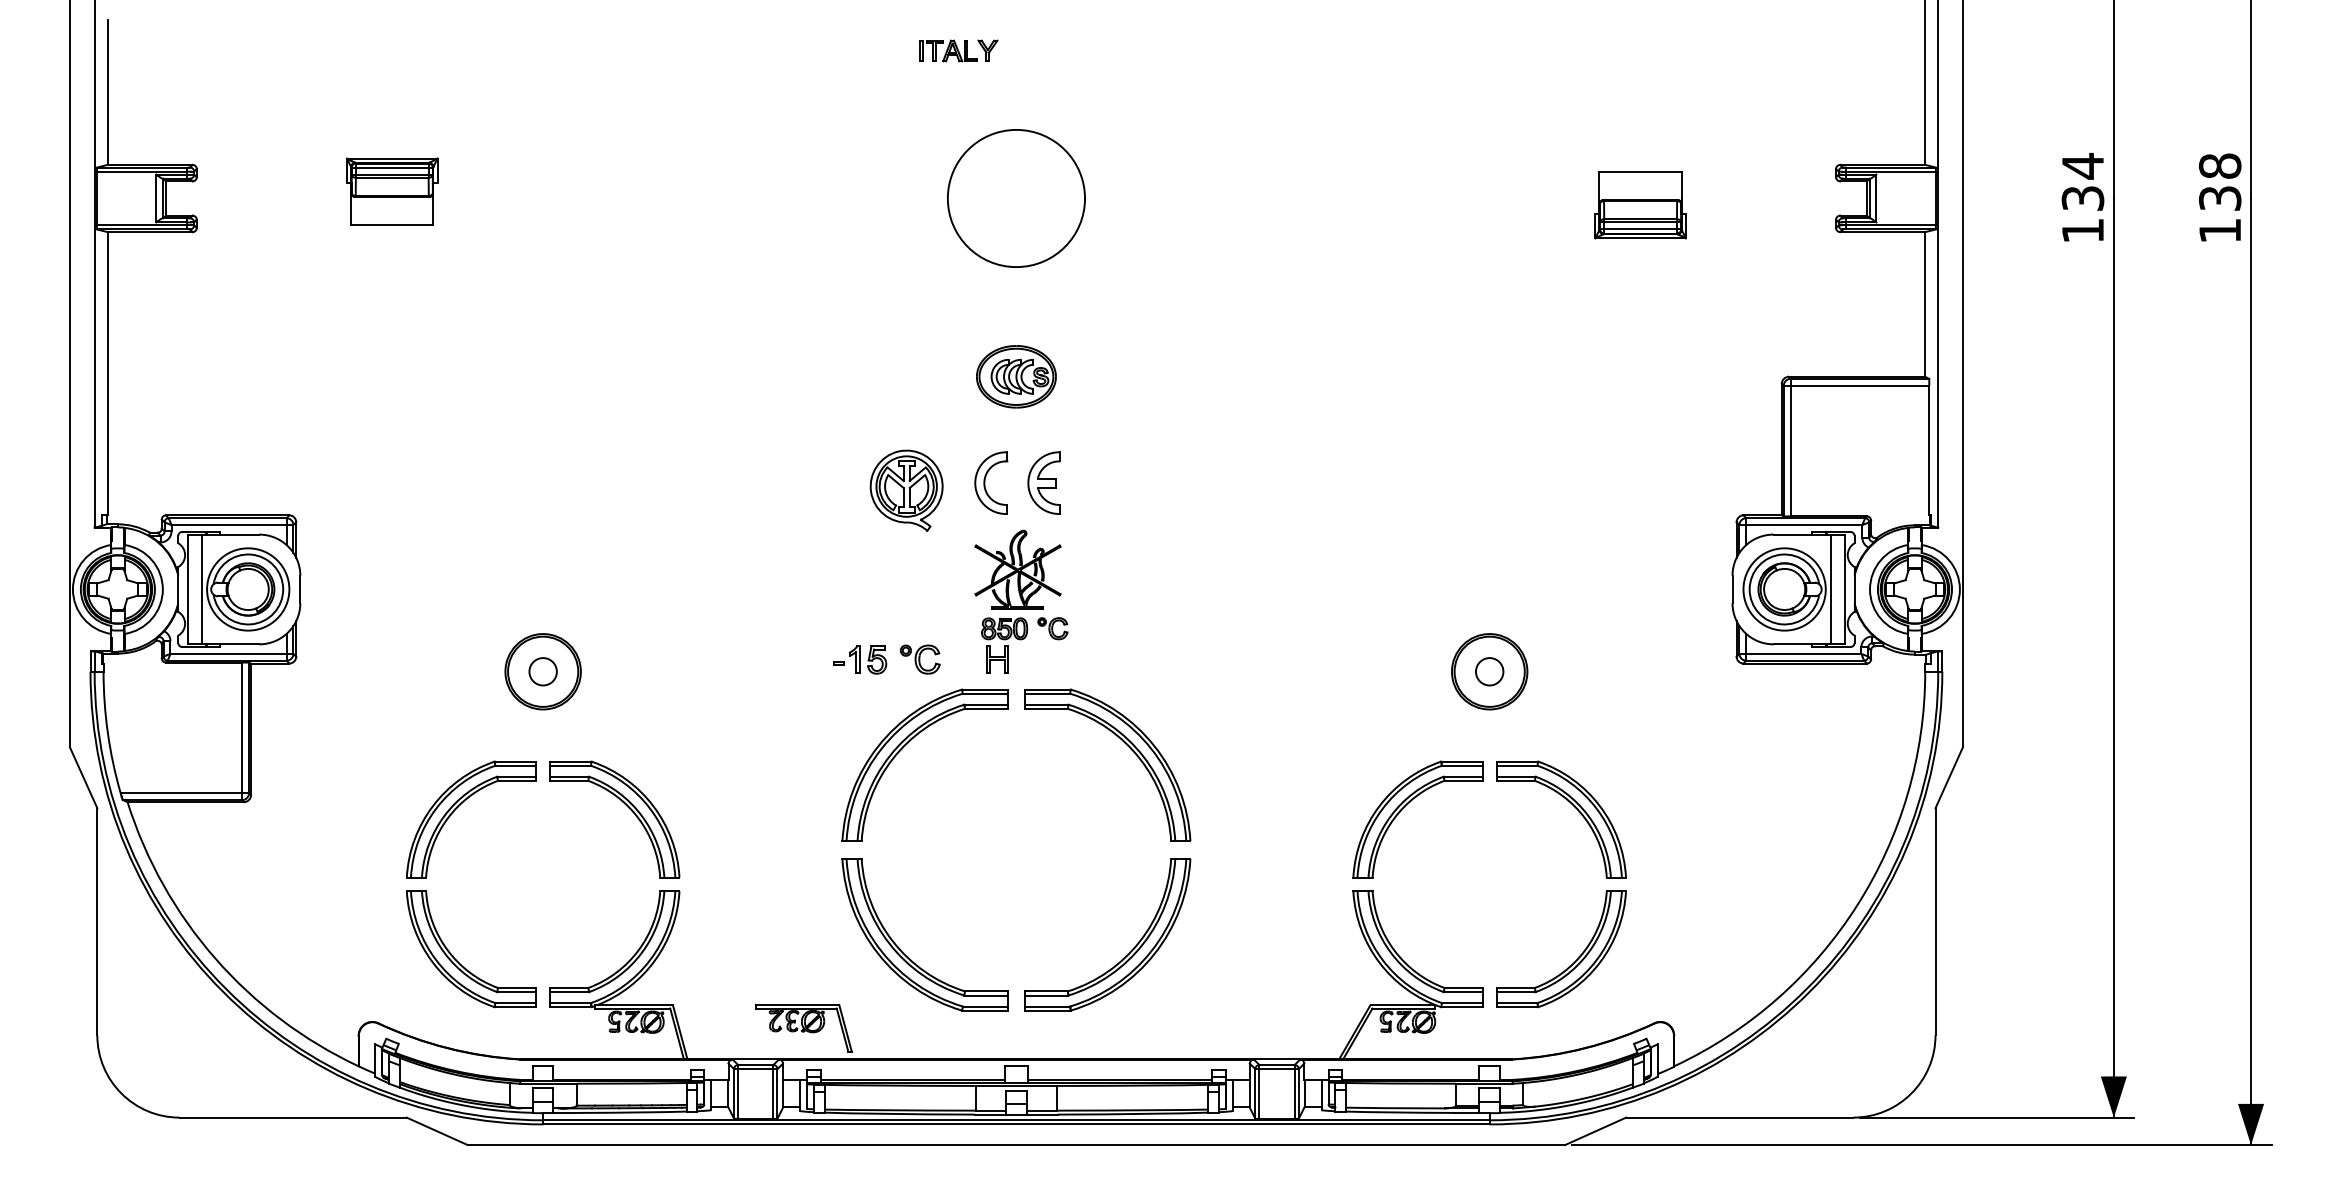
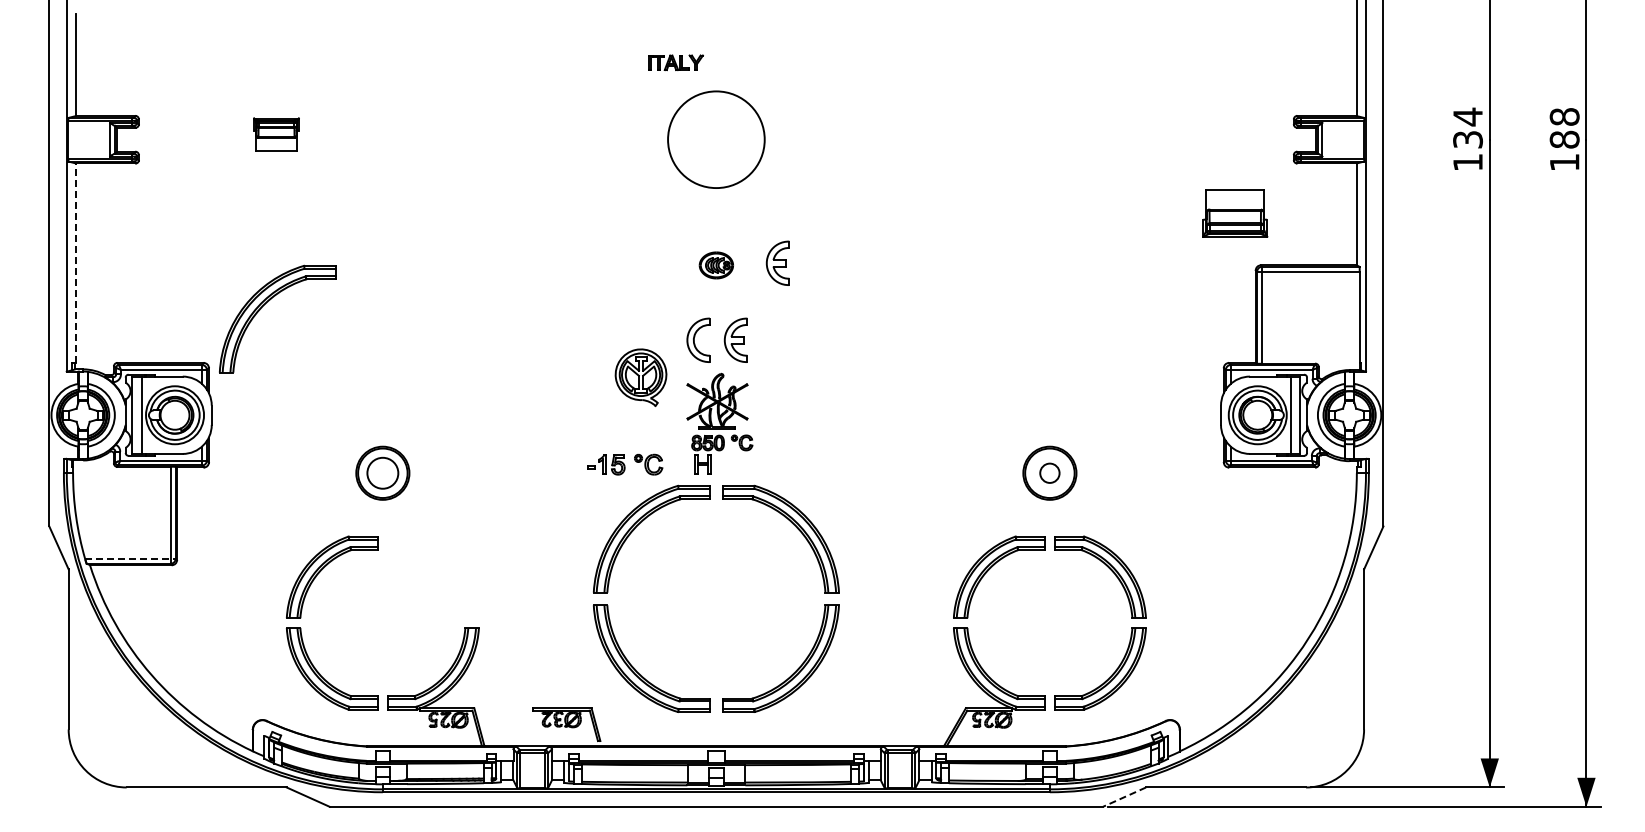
part: (958, 50) -> (675, 62), moved
part: (392, 191) -> (276, 134), size x0.7
text: (2219, 198) -> (1564, 139), 138 -> 188
part: (1640, 205) -> (1235, 213), moved
part: (1103, 372) -> (777, 262), added
line: (107, 374) -> (75, 263), solid -> dashed
part: (1016, 376) -> (716, 265), size x0.6
part: (375, 433) -> (264, 305), added
part: (905, 490) -> (640, 377), moved
circle: (542, 670) -> (382, 472), size x1.6
line: (185, 792) -> (130, 558), solid -> dashed
part: (626, 806) -> (441, 568), removed
line: (1595, 1131) -> (1124, 797), solid -> dashed

